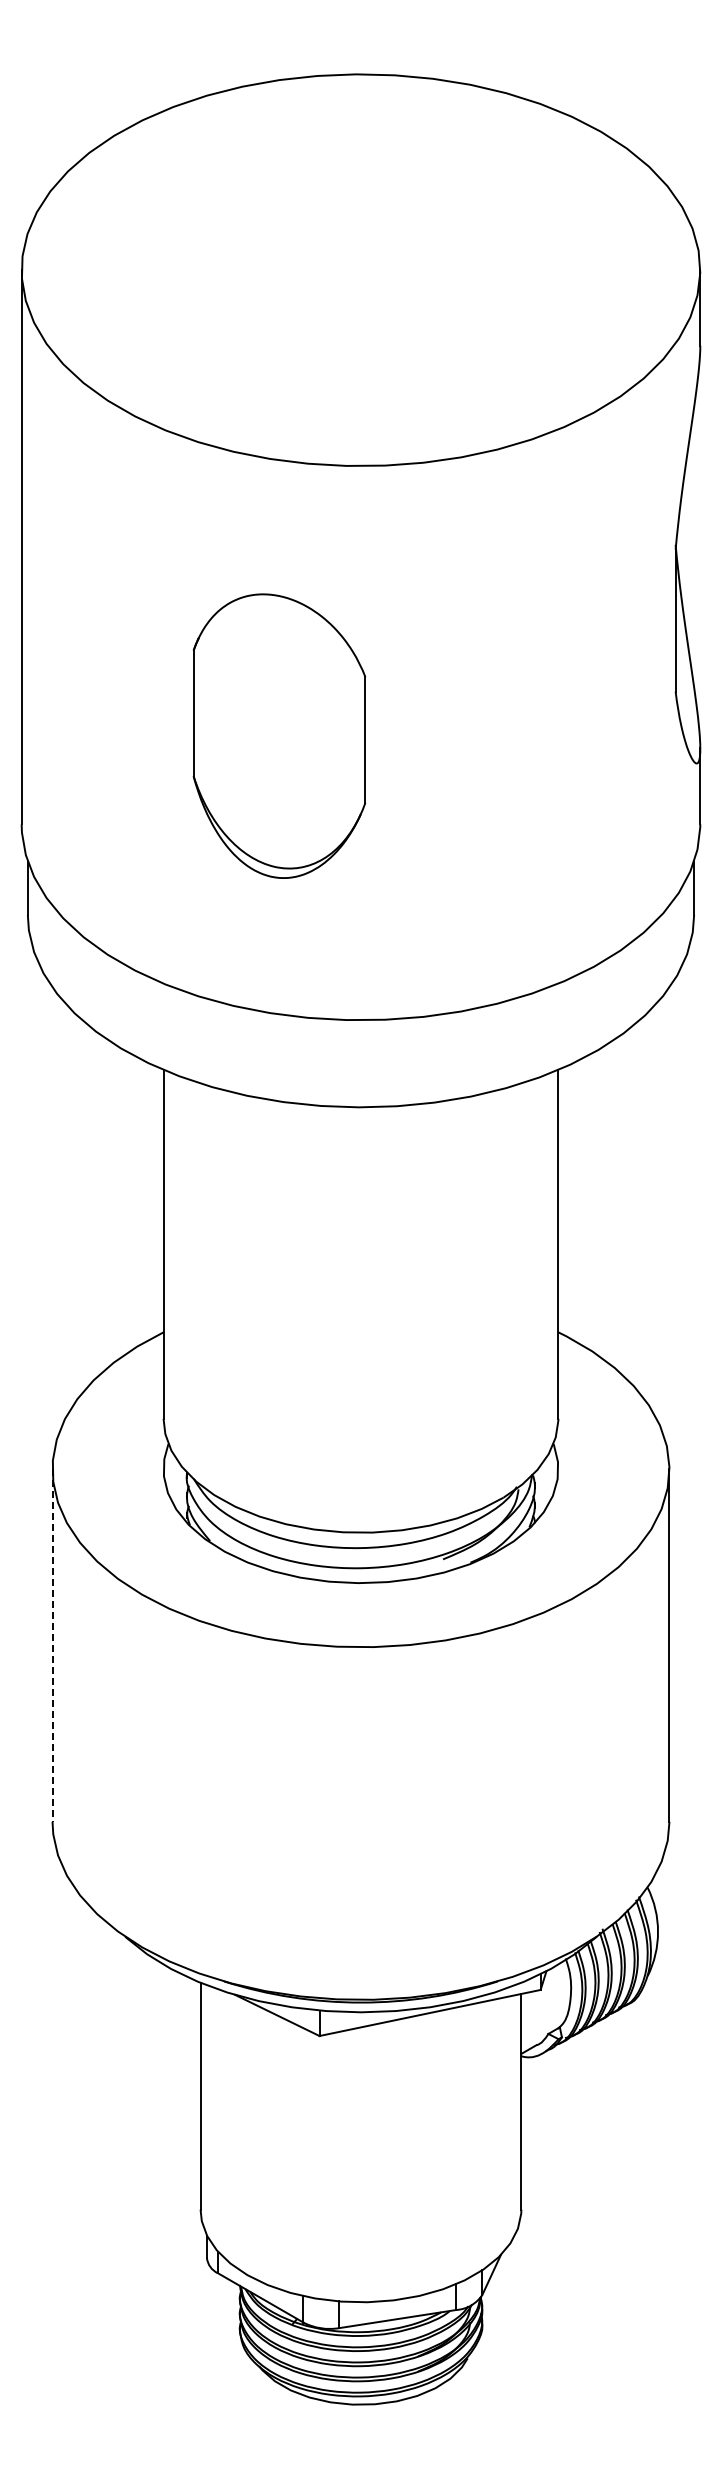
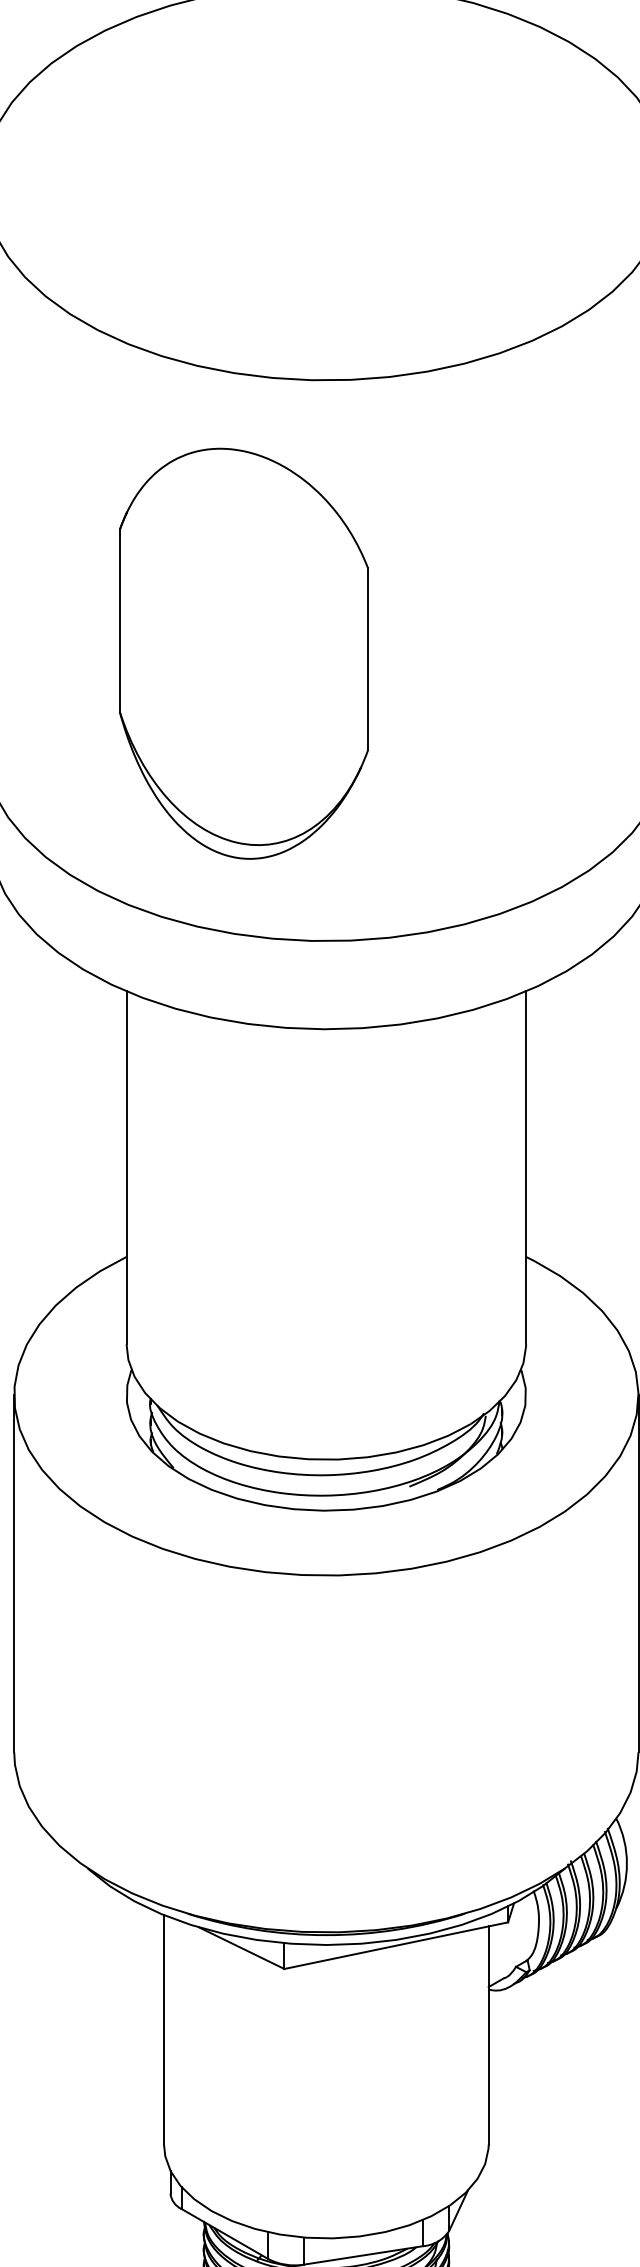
part: (279, 735) -> (243, 652), size x1.43
line: (52, 1646) -> (14, 1574), dashed -> solid

